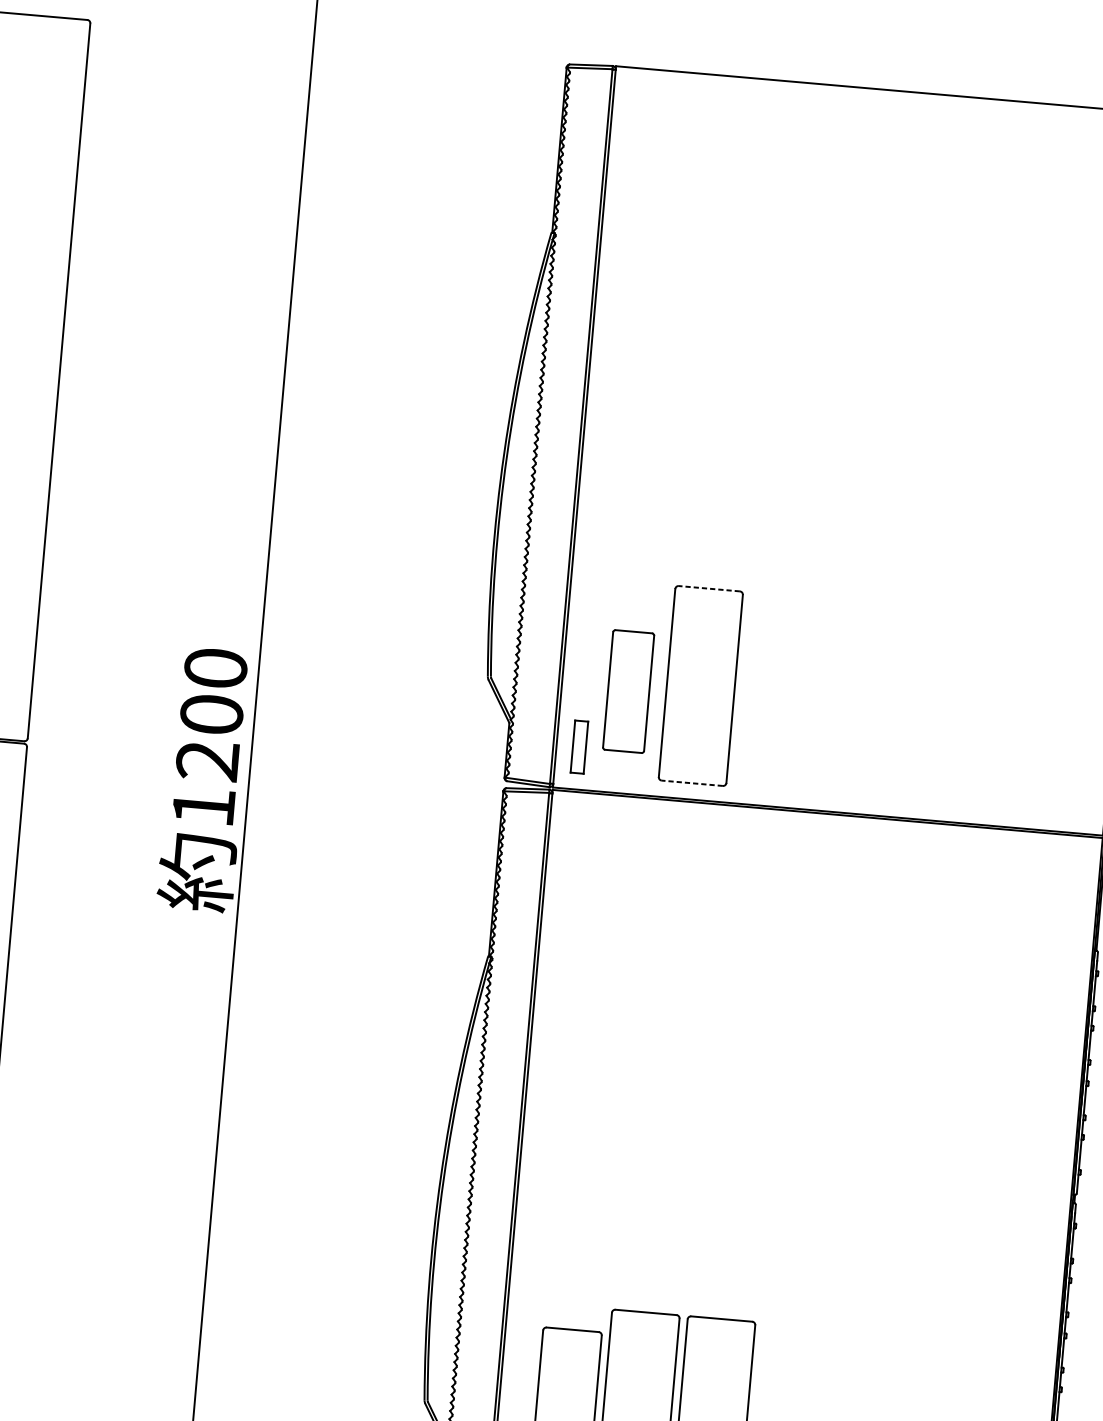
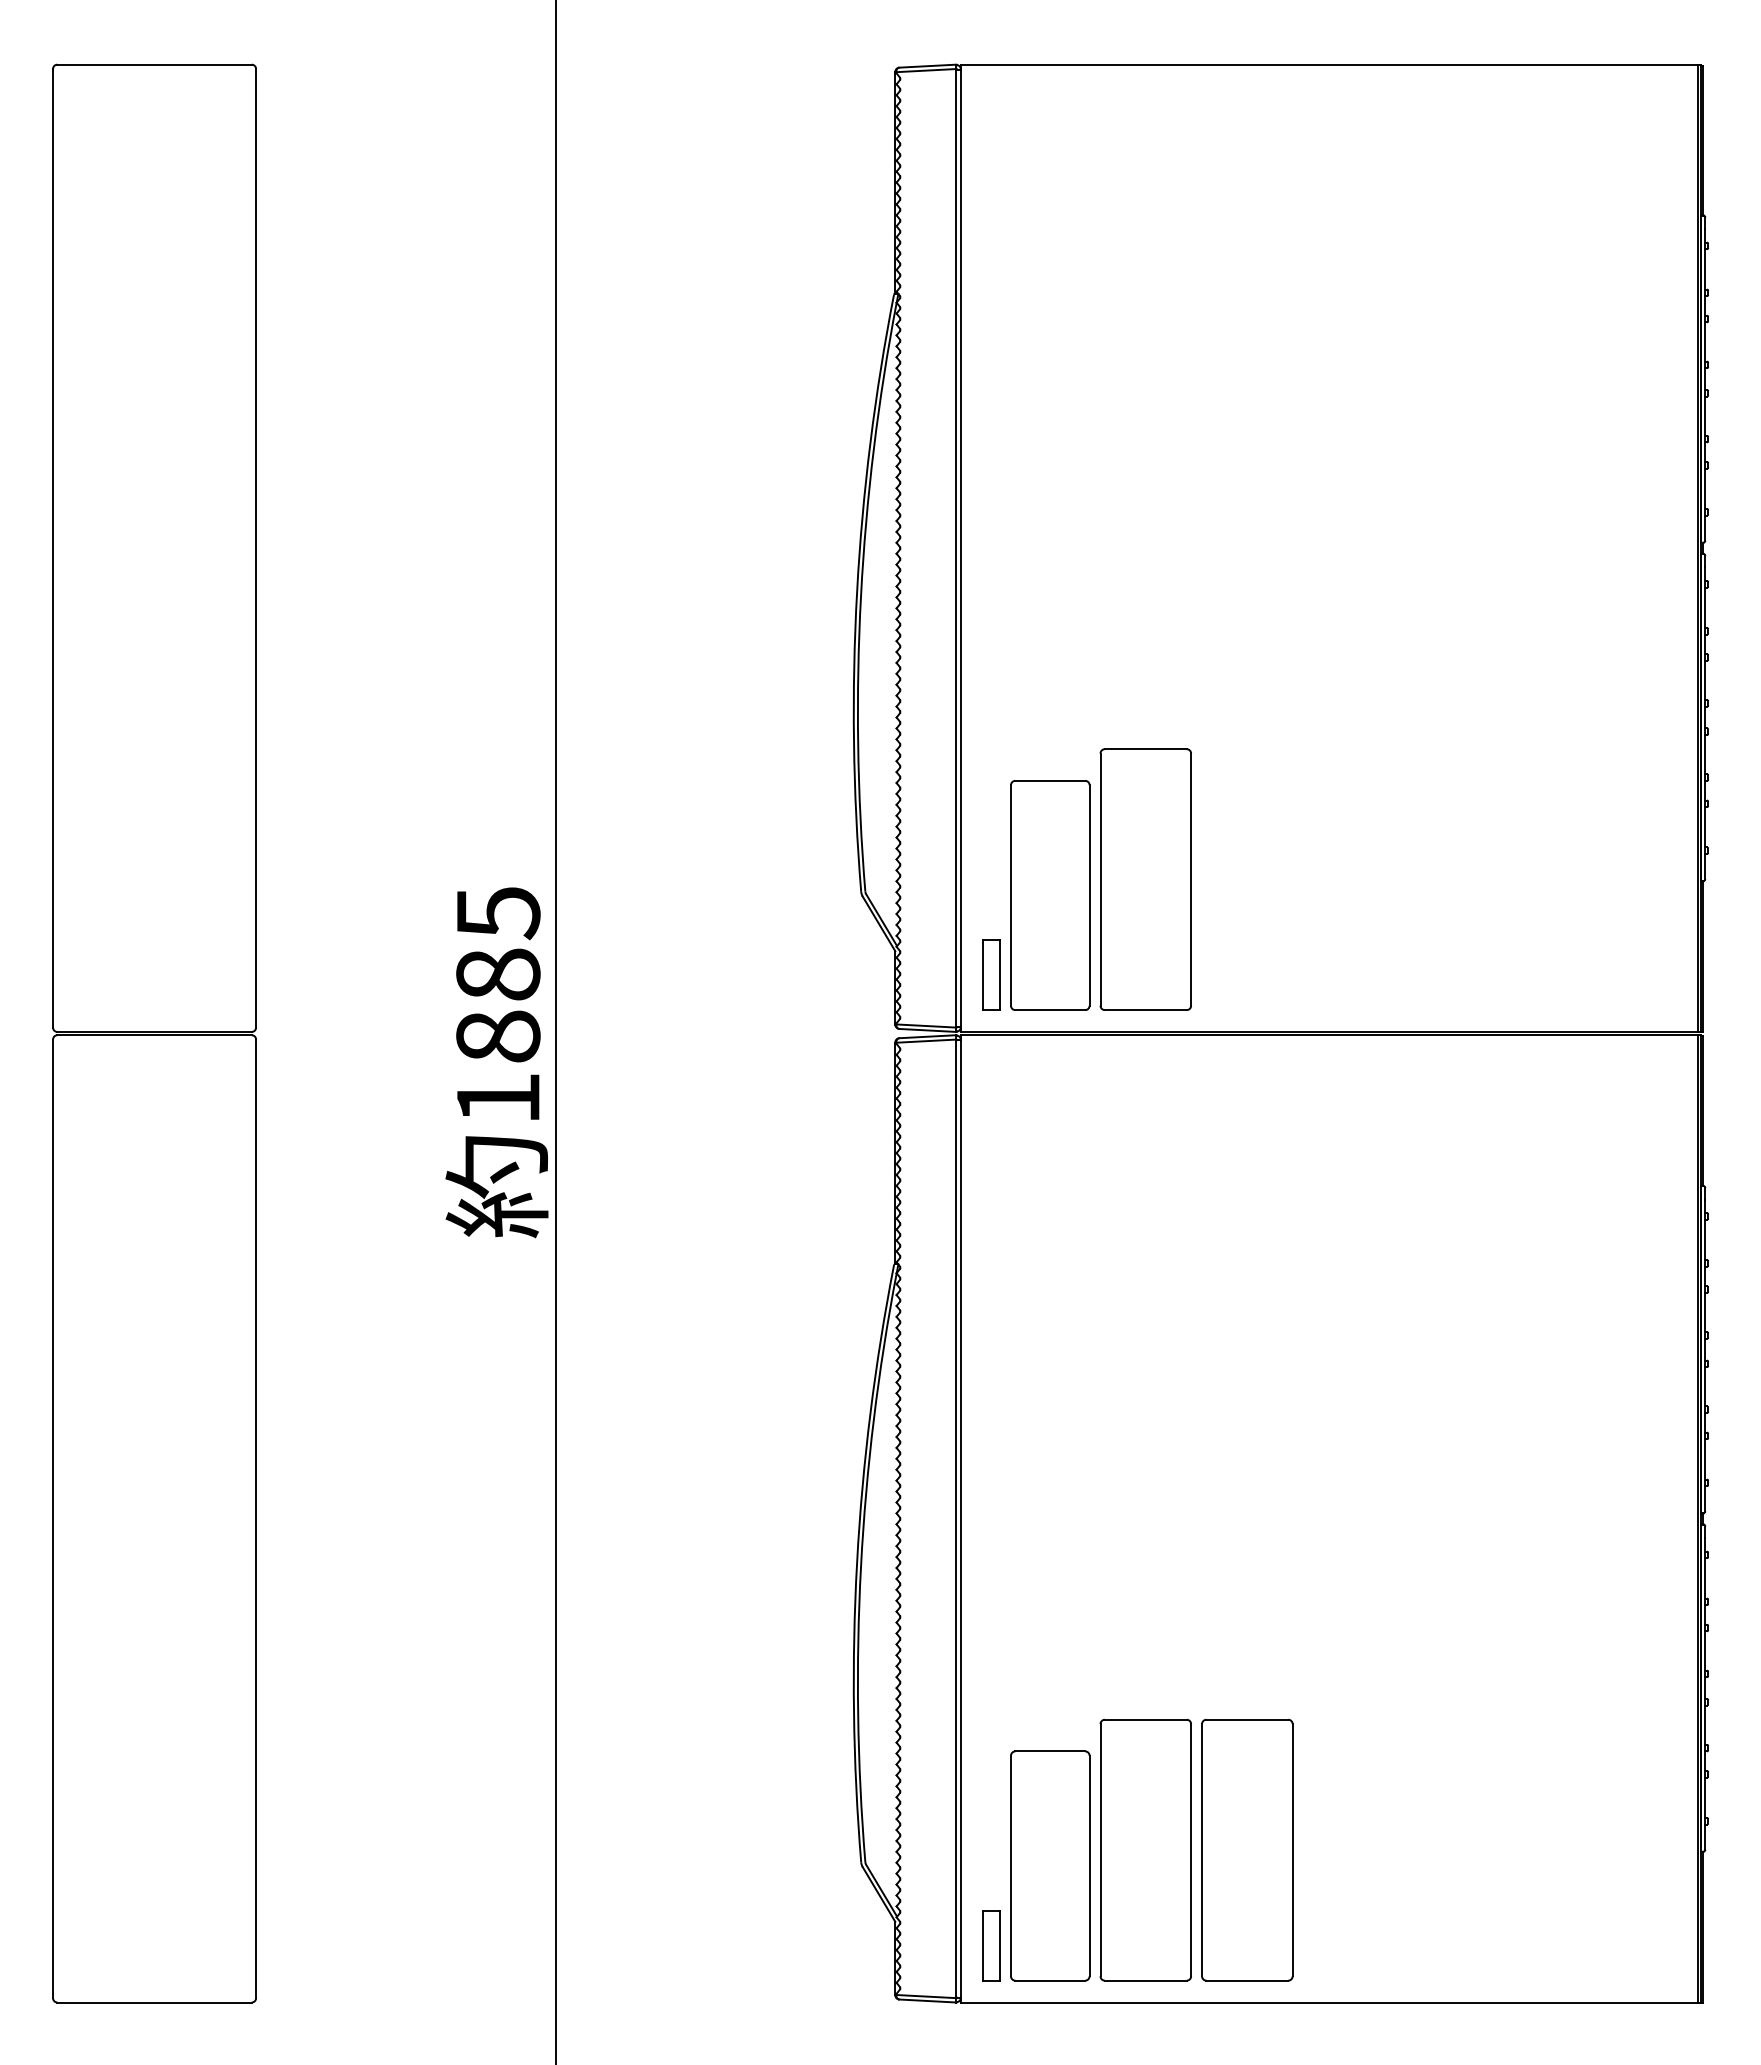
line: (709, 588) -> (1145, 749), dashed -> solid
part: (628, 691) -> (1050, 895), size x1.43
text: (212, 714) -> (498, 974), 1200 -> 1885
line: (692, 783) -> (1145, 1010), dashed -> solid

